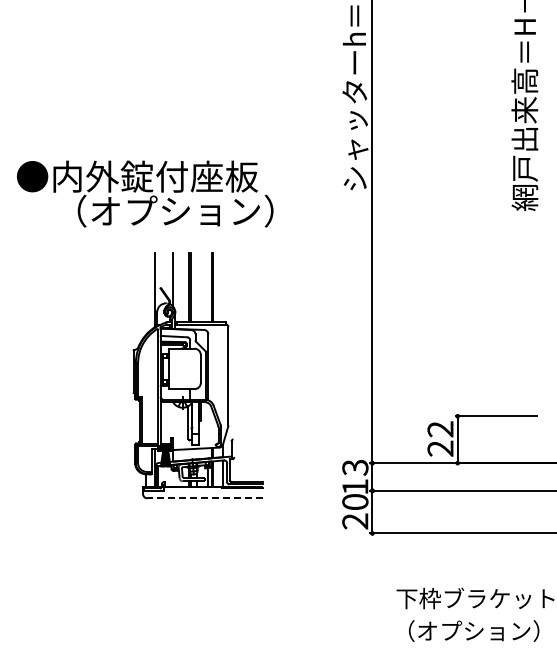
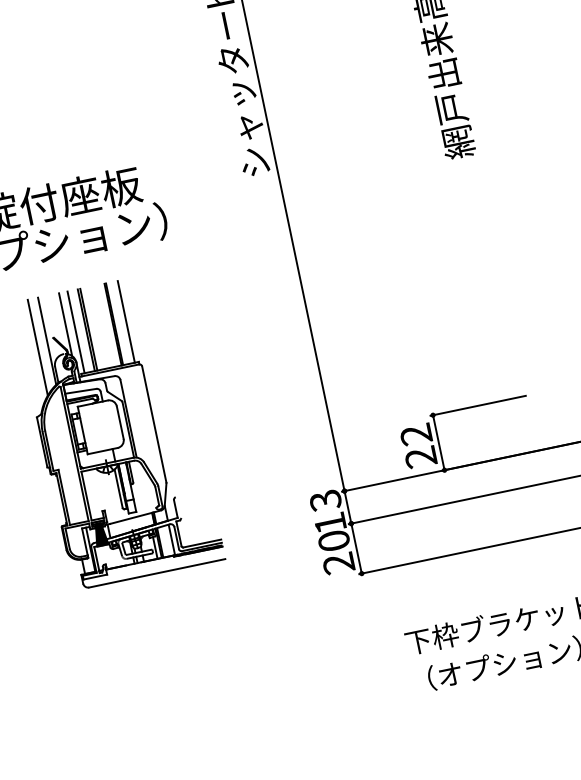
line: (180, 287) -> (76, 332), added
line: (223, 287) -> (126, 321), added
line: (146, 293) -> (37, 347), added
line: (204, 498) -> (156, 573), dashed -> solid

